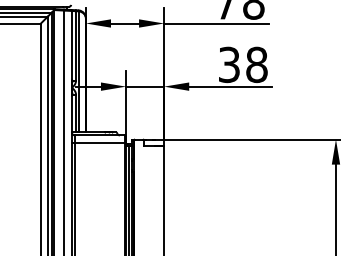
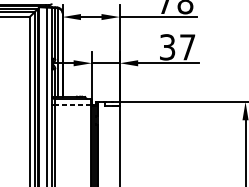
text: (256, 64) -> (187, 47), 38 -> 37
line: (99, 143) -> (72, 104), solid -> dashed

